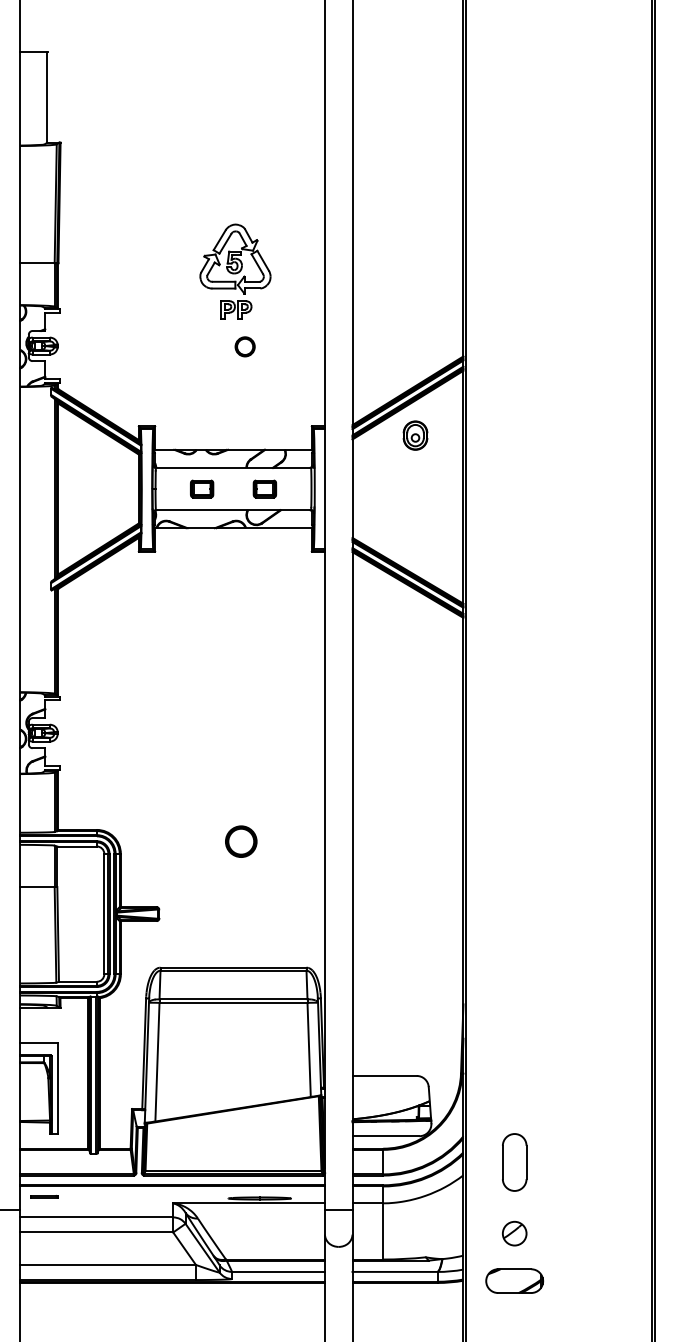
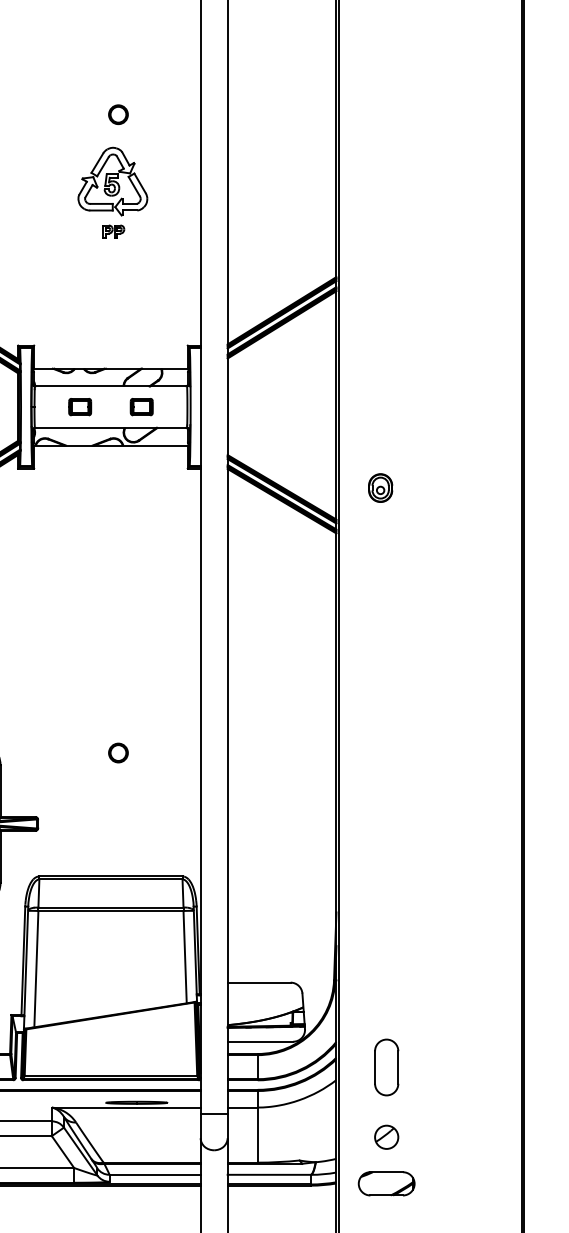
part: (235, 310) -> (112, 232), size x0.71
circle: (244, 346) -> (117, 114), moved
part: (415, 435) -> (380, 487), moved
part: (240, 841) -> (117, 752), size x0.62

